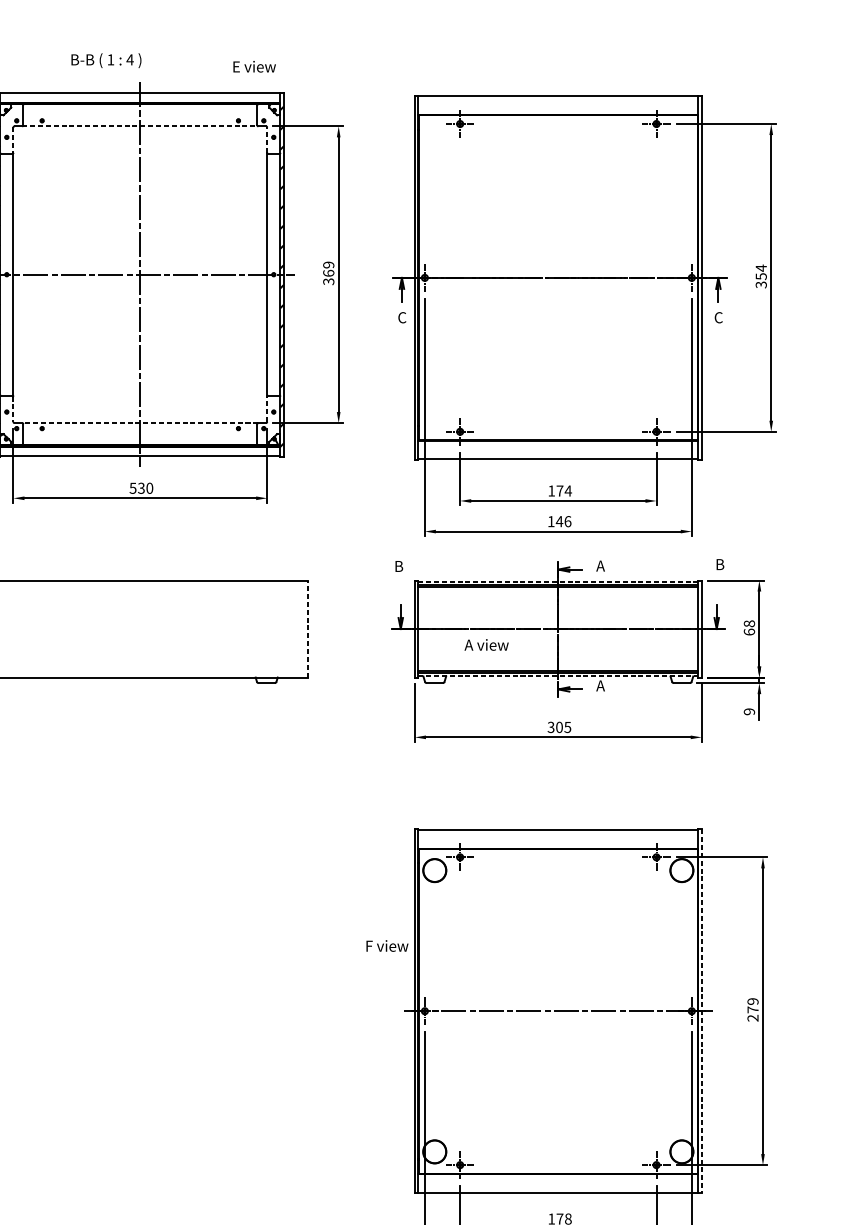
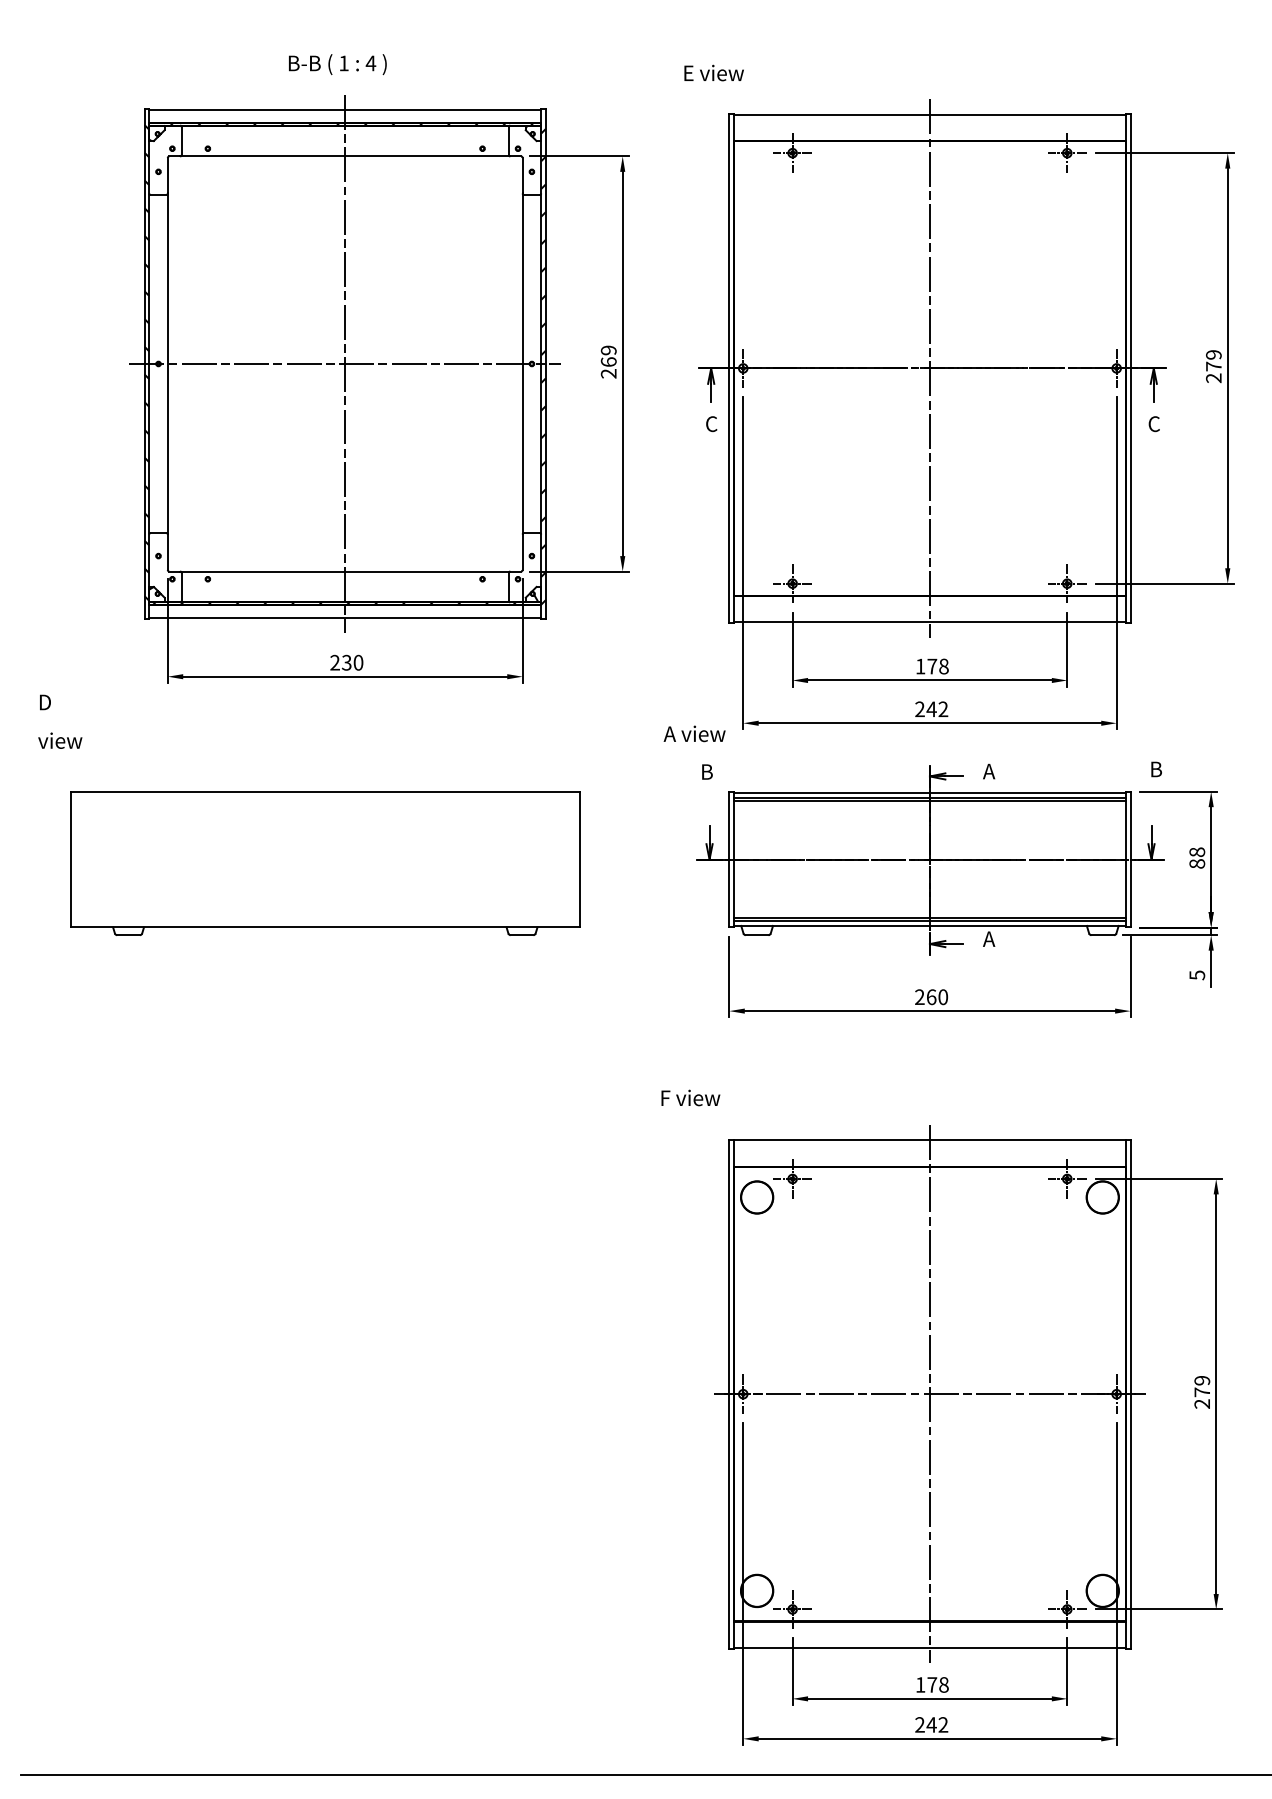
text: (106, 60) -> (337, 64), moved
text: (254, 66) -> (713, 72), moved
line: (140, 126) -> (345, 156), dashed -> solid
line: (13, 139) -> (167, 175), dashed -> solid
line: (267, 139) -> (522, 175), dashed -> solid
text: (761, 276) -> (1213, 366), 354 -> 279
line: (558, 277) -> (929, 368), added
text: (328, 281) -> (608, 373), 369 -> 269
line: (13, 409) -> (167, 552), dashed -> solid
line: (267, 409) -> (522, 552), dashed -> solid
line: (139, 423) -> (344, 571), dashed -> solid
text: (132, 488) -> (334, 662), 530 -> 230
text: (568, 490) -> (943, 666), 174 -> 178
text: (559, 521) -> (931, 709), 146 -> 242
line: (558, 581) -> (929, 793), dashed -> solid
line: (307, 628) -> (579, 859), dashed -> solid
text: (749, 631) -> (1197, 863), 68 -> 88
text: (486, 644) -> (694, 733), moved
line: (558, 676) -> (929, 925), dashed -> solid
text: (749, 711) -> (1197, 975), 9 -> 5
text: (559, 727) -> (931, 997), 305 -> 260
text: (387, 945) -> (690, 1097), moved
line: (558, 1010) -> (929, 1393), added
line: (701, 1011) -> (1130, 1394), dashed -> solid

